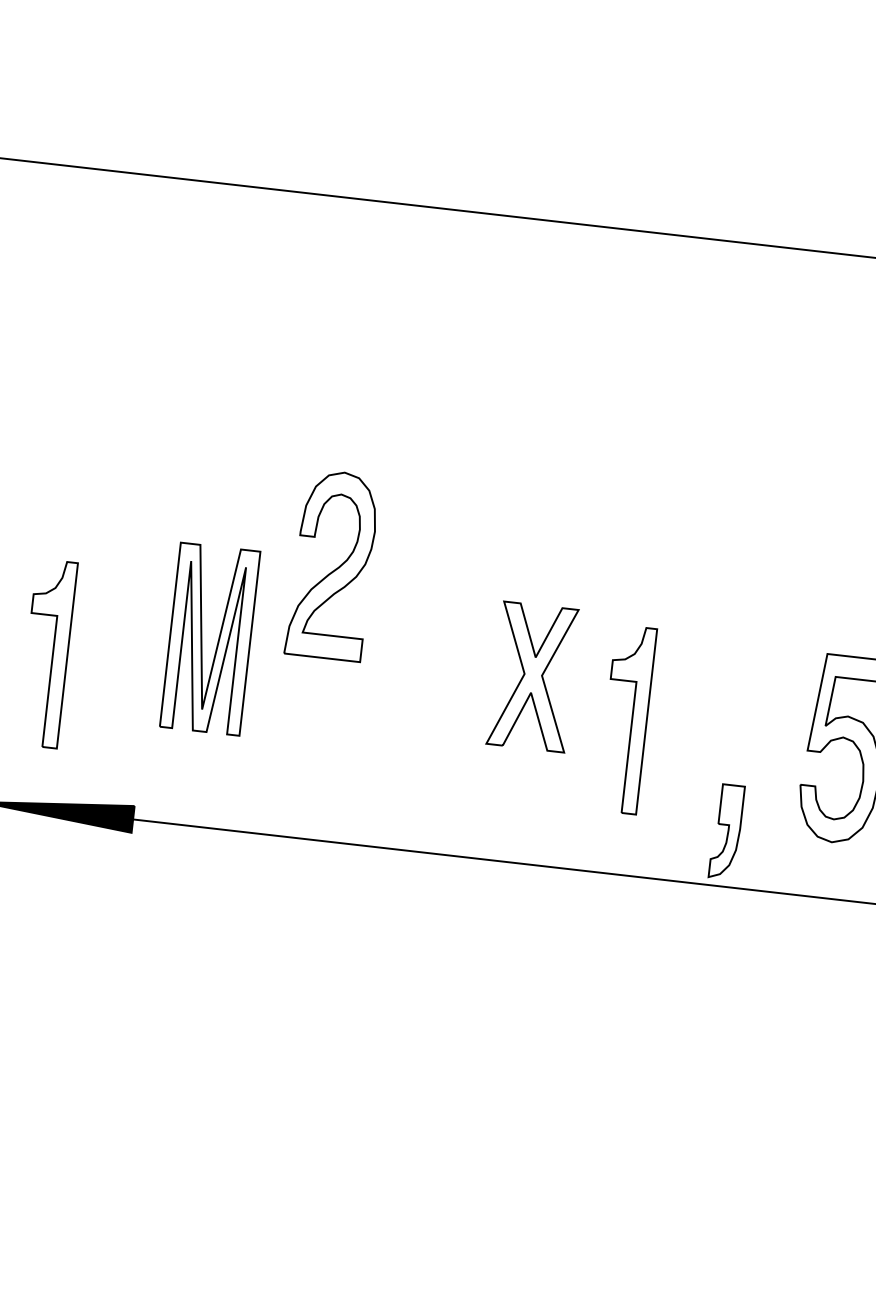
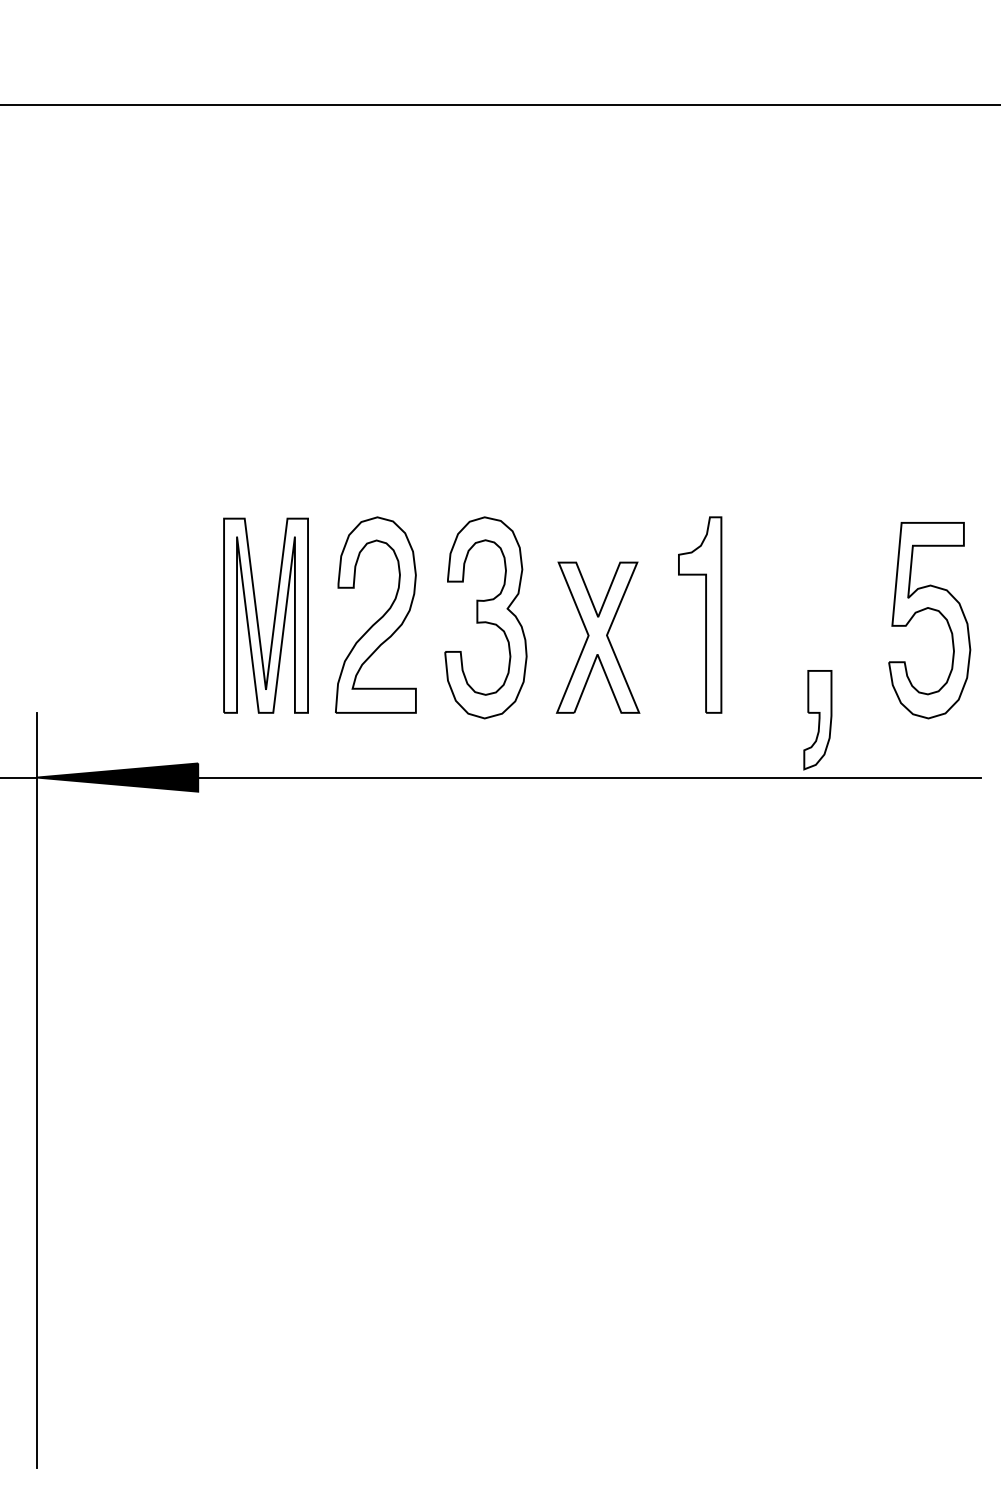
part: (332, 564) -> (375, 614), moved
part: (202, 638) -> (257, 615), moved
part: (47, 653) -> (89, 614), removed
part: (532, 676) -> (597, 637), moved
part: (422, 698) -> (485, 617), added

